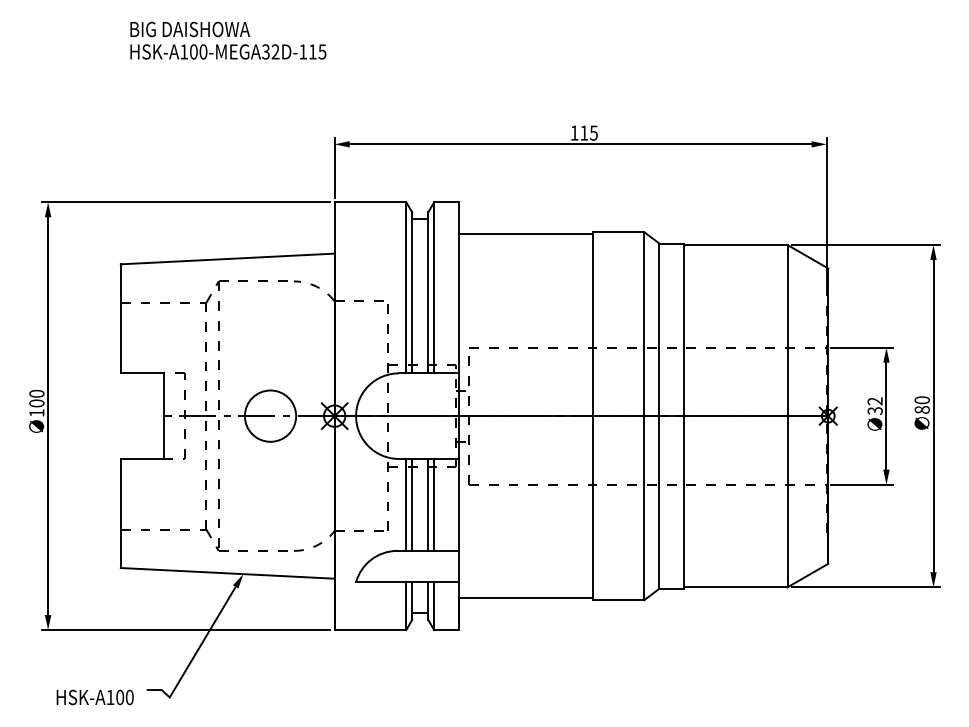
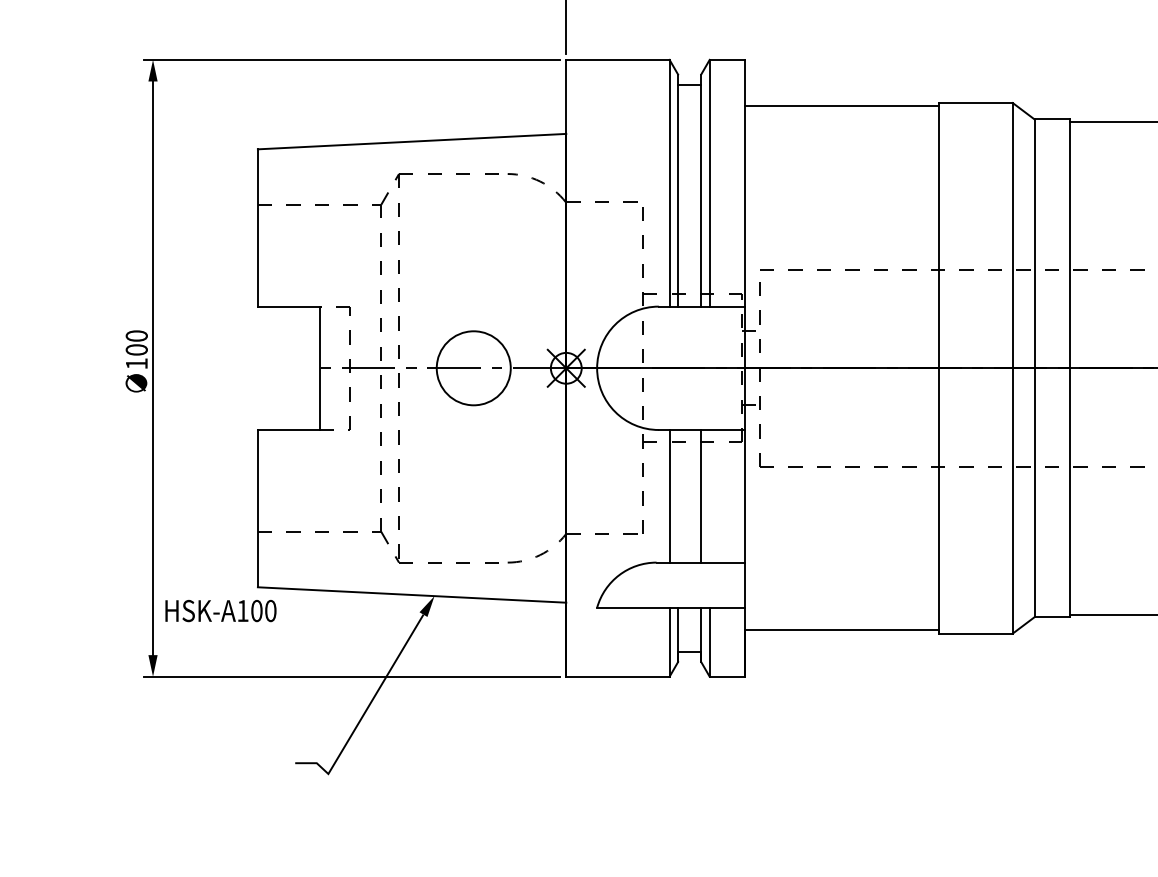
line: (412, 504) -> (678, 495), removed
line: (434, 504) -> (710, 495), removed
text: (94, 697) -> (219, 611), moved

